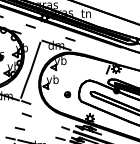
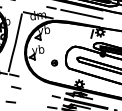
line: (99, 48) -> (81, 13), added

